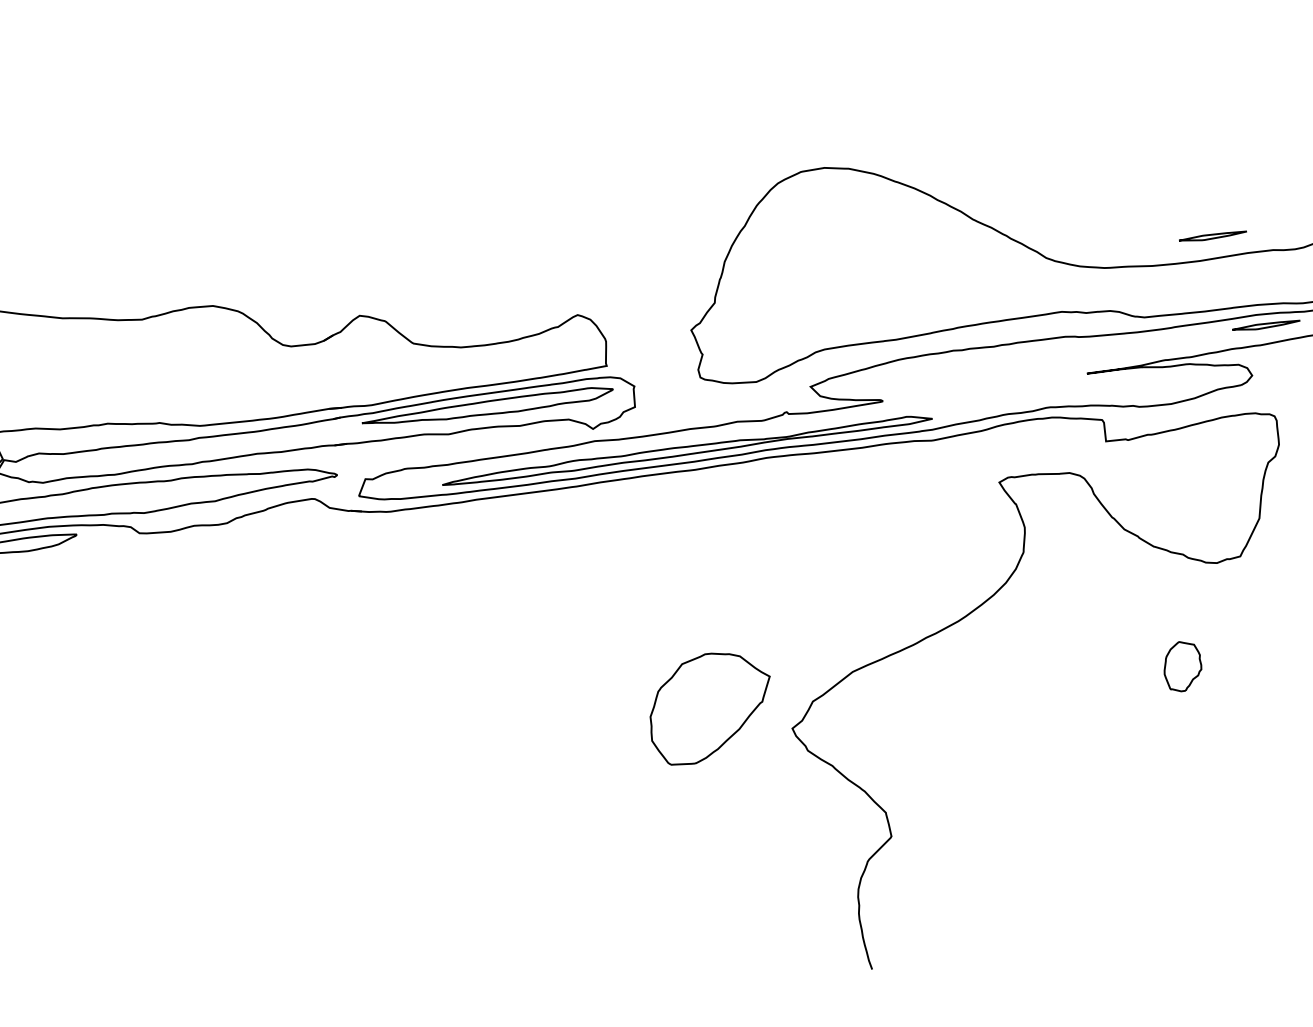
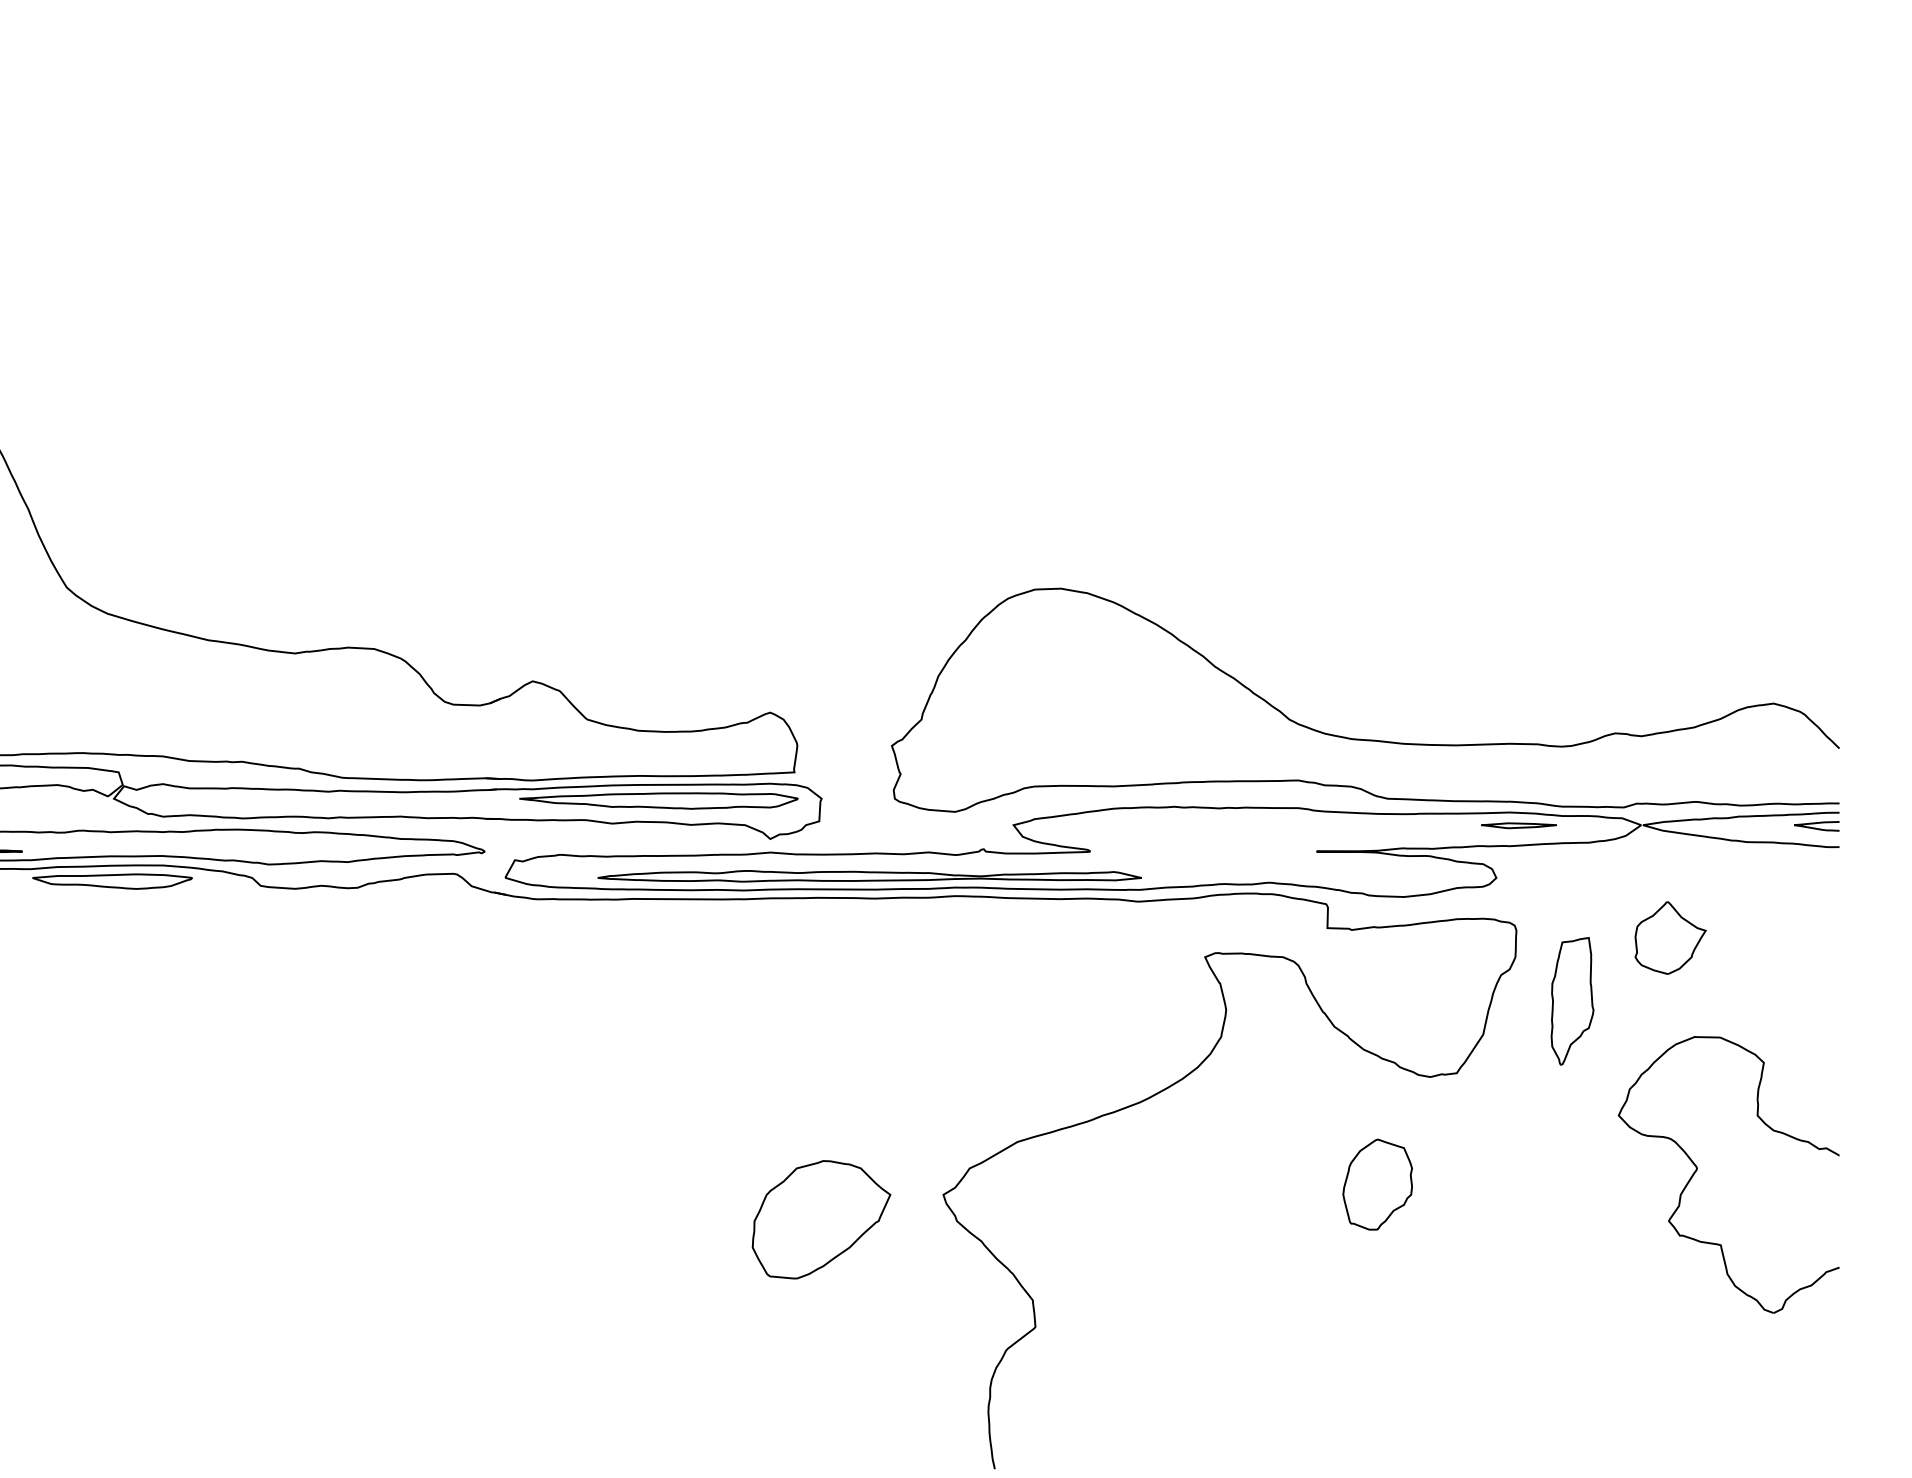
part: (1212, 236) -> (1473, 720), removed
part: (1182, 666) -> (1377, 1184), size x1.67
part: (710, 707) -> (821, 1219), moved

